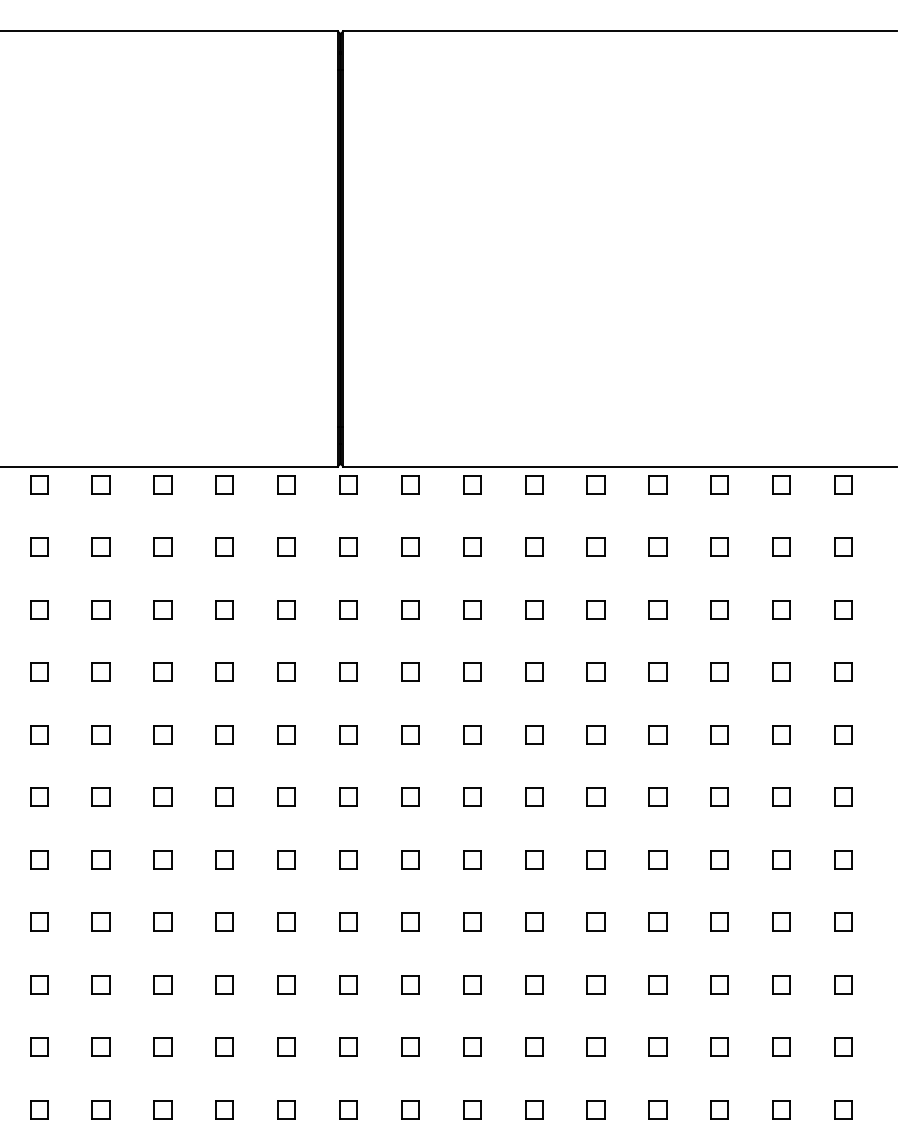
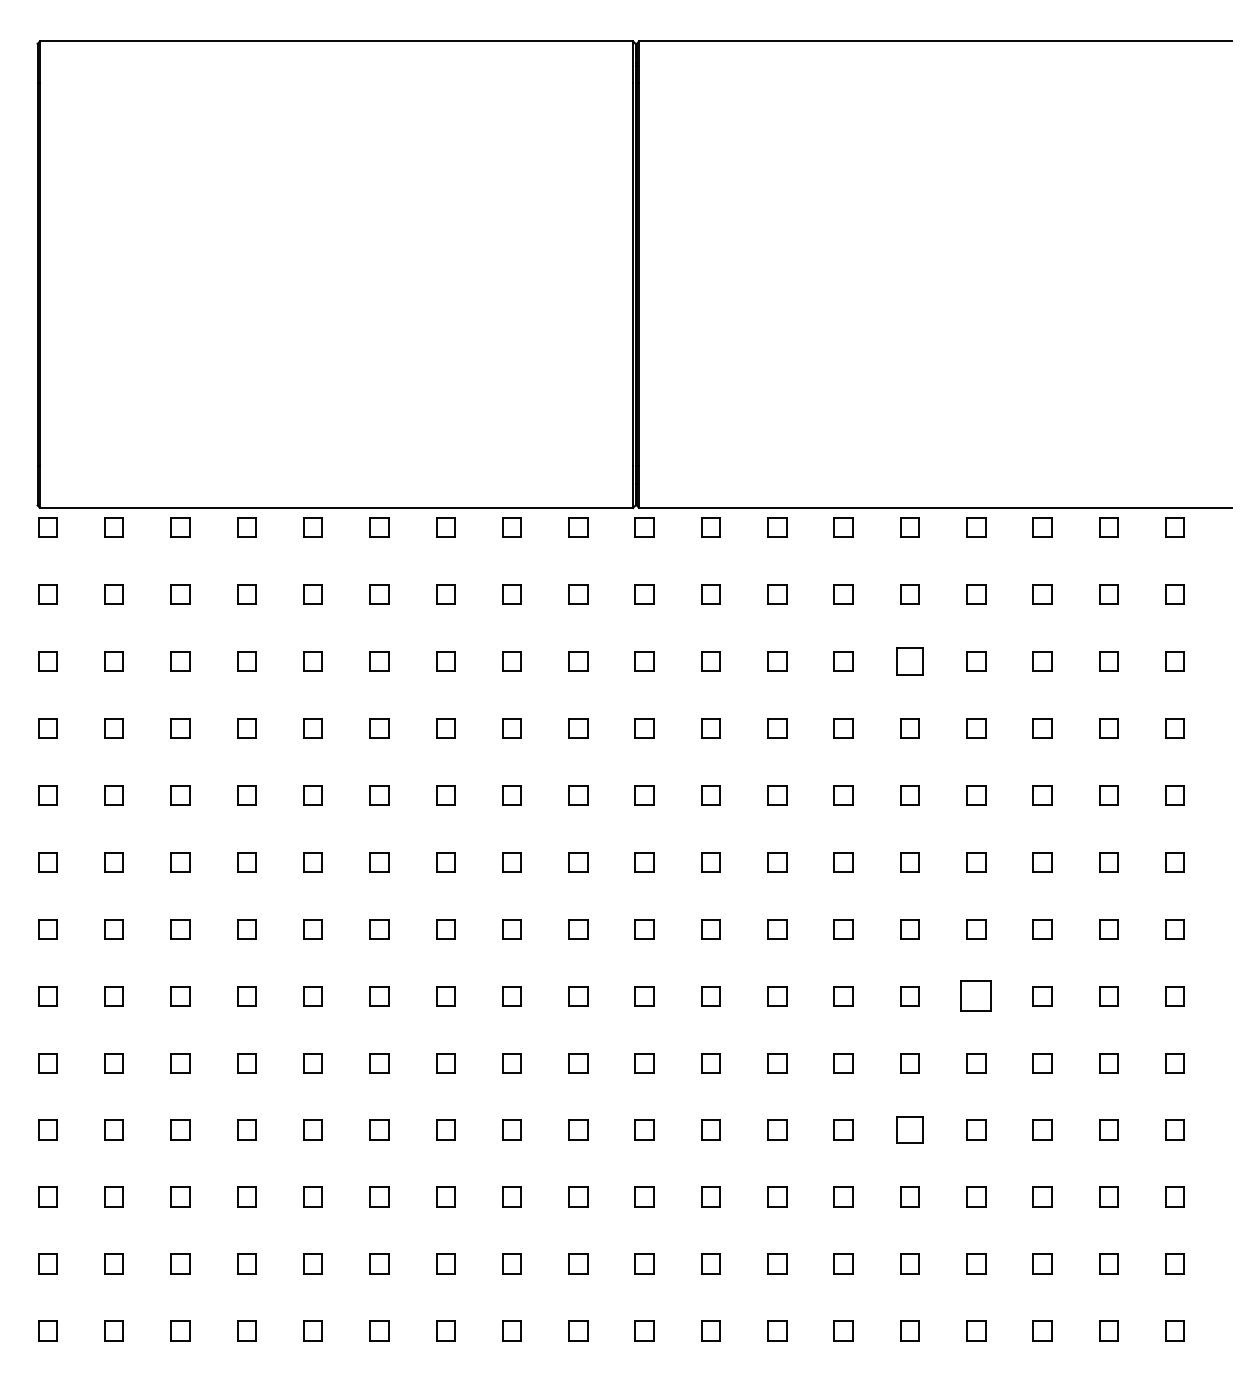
part: (595, 609) -> (909, 661), size x1.4
part: (658, 922) -> (976, 996), size x1.6
part: (595, 1046) -> (909, 1129), size x1.4

